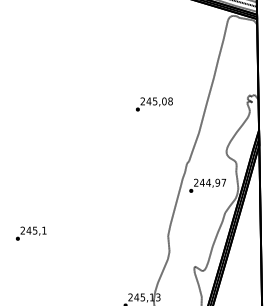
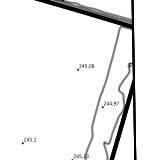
text: (30, 232) -> (28, 140), moved

